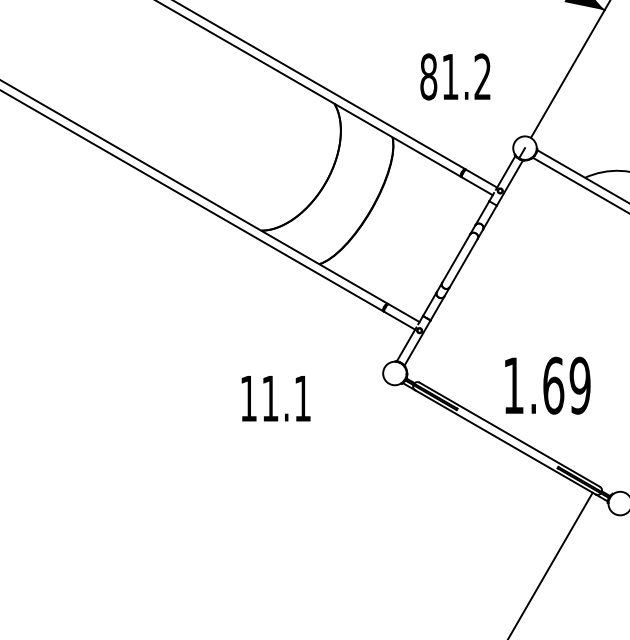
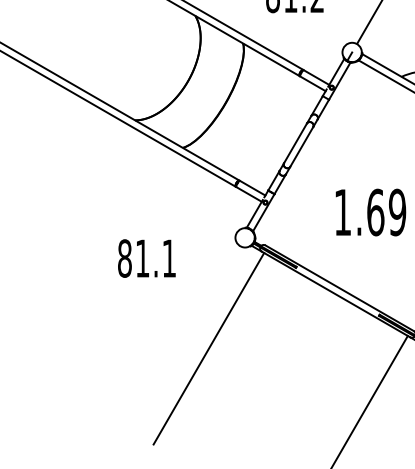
text: (547, 385) -> (370, 212), moved
text: (248, 398) -> (124, 258), 11.1 -> 81.1
line: (350, 507) -> (208, 348), added

